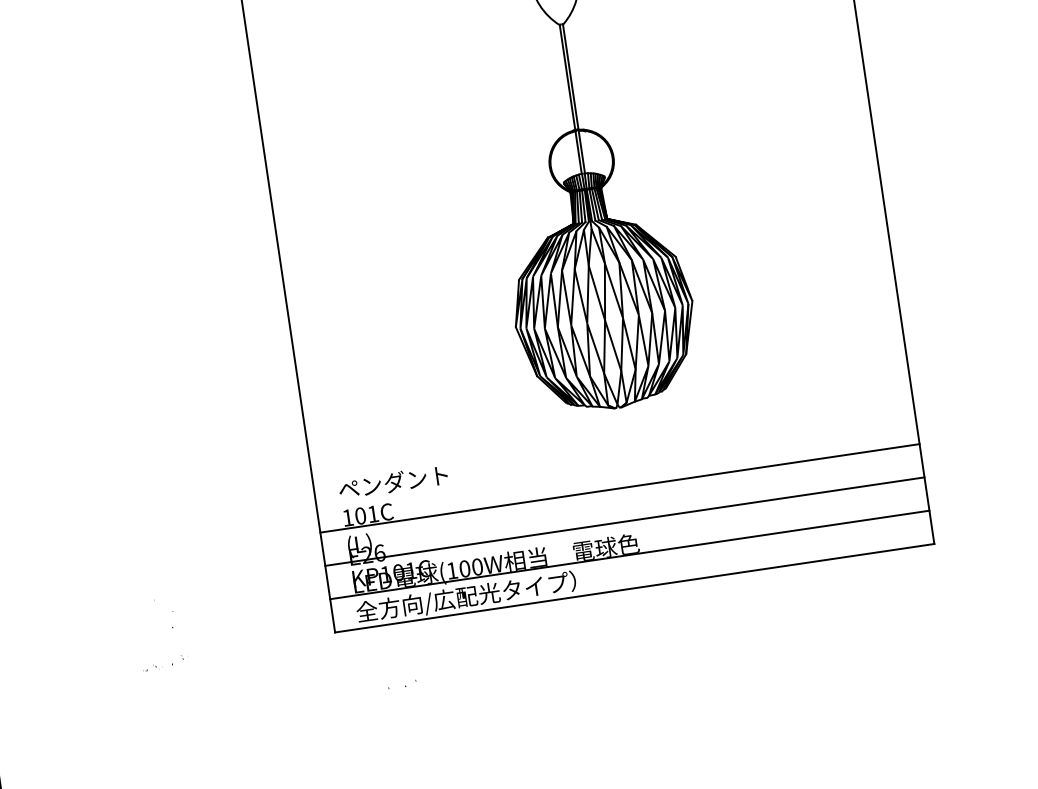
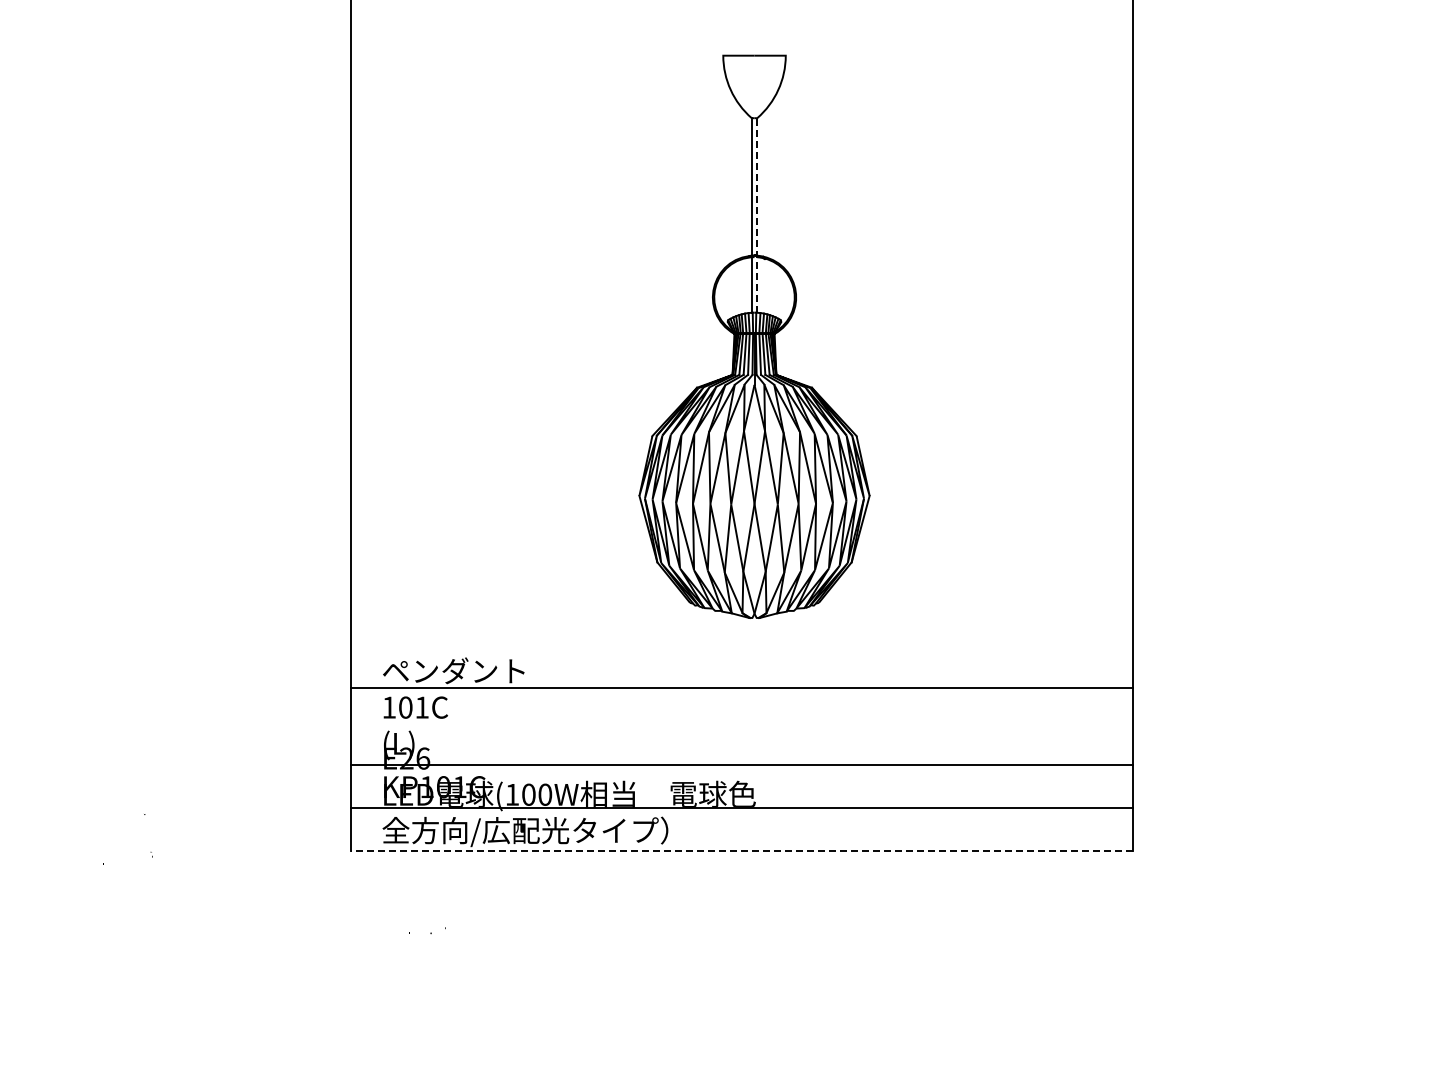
line: (573, 98) -> (756, 214), solid -> dashed
line: (619, 488) -> (741, 688), moved
line: (634, 588) -> (741, 851), solid -> dashed

